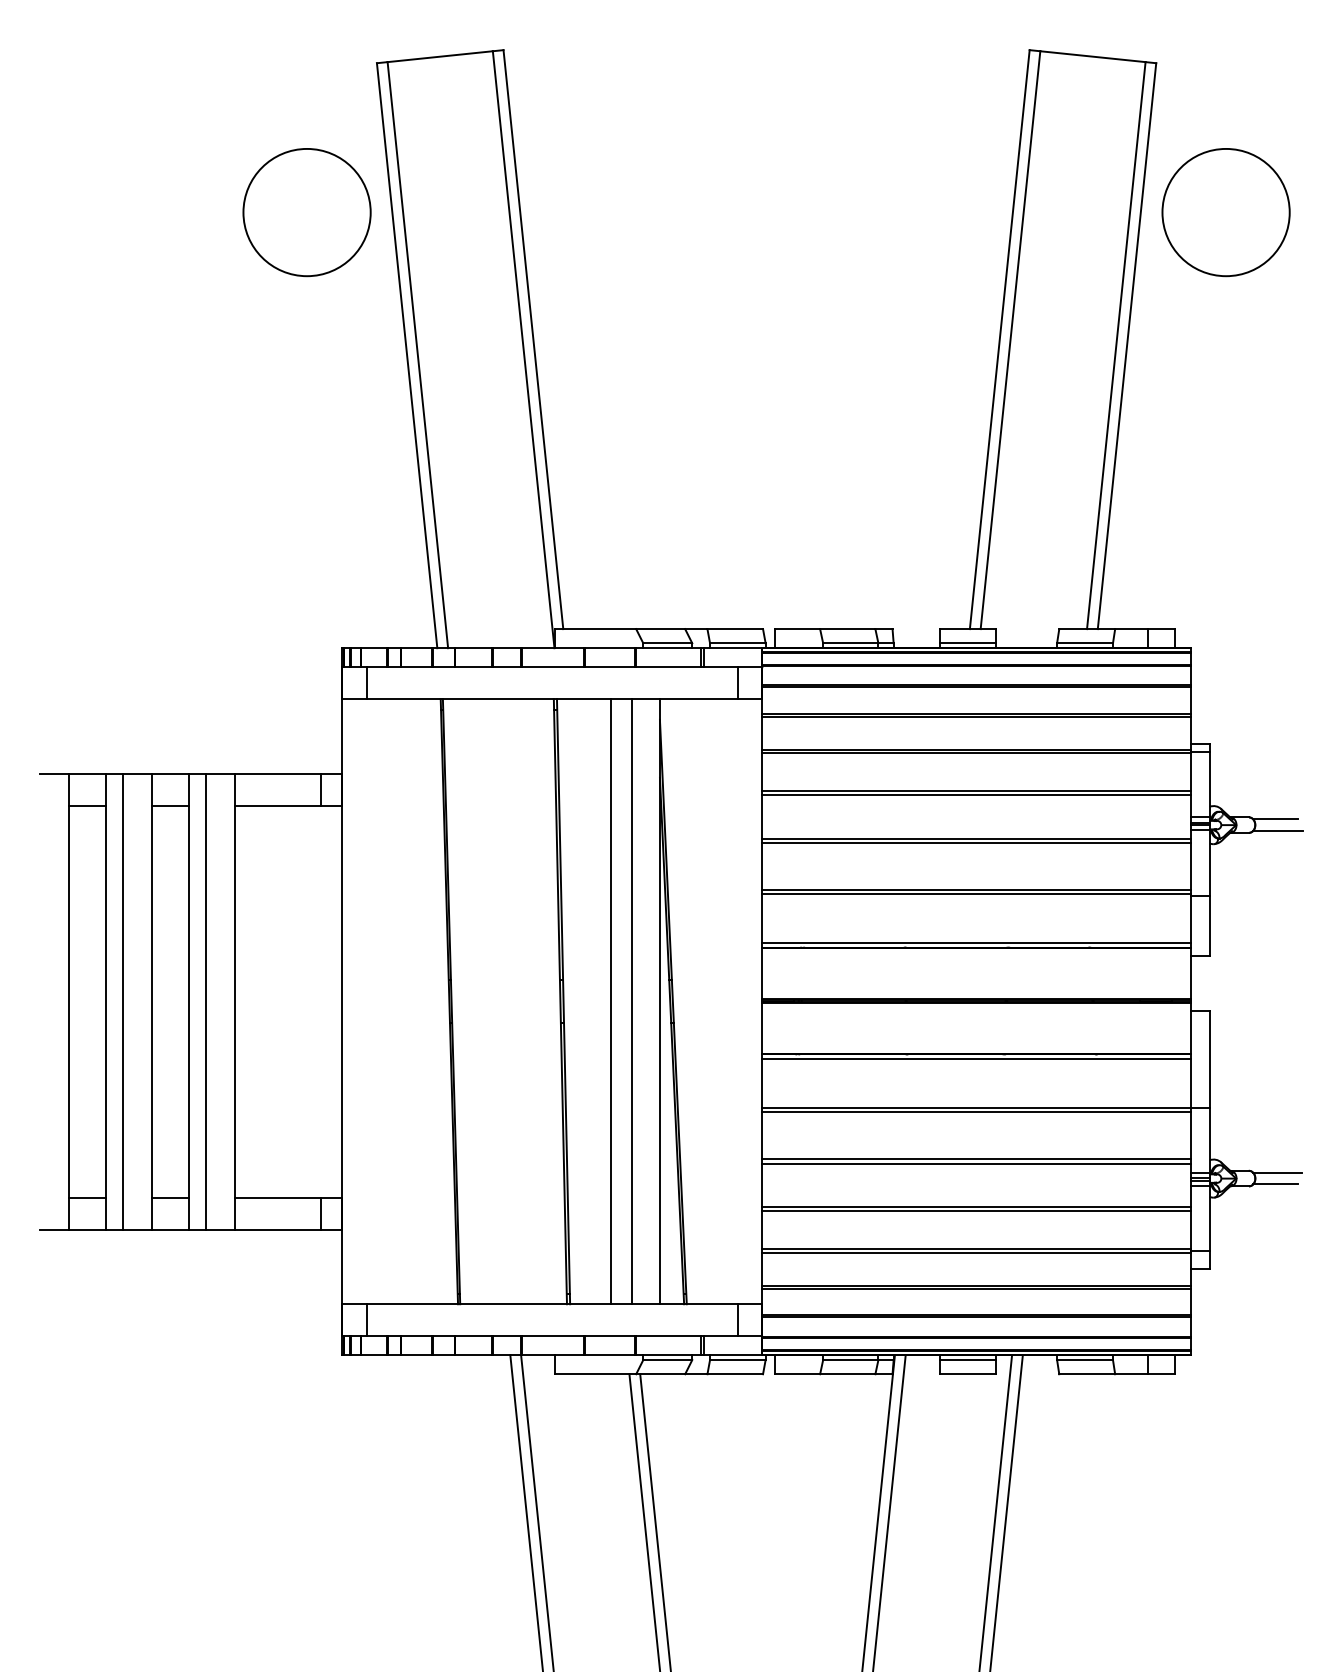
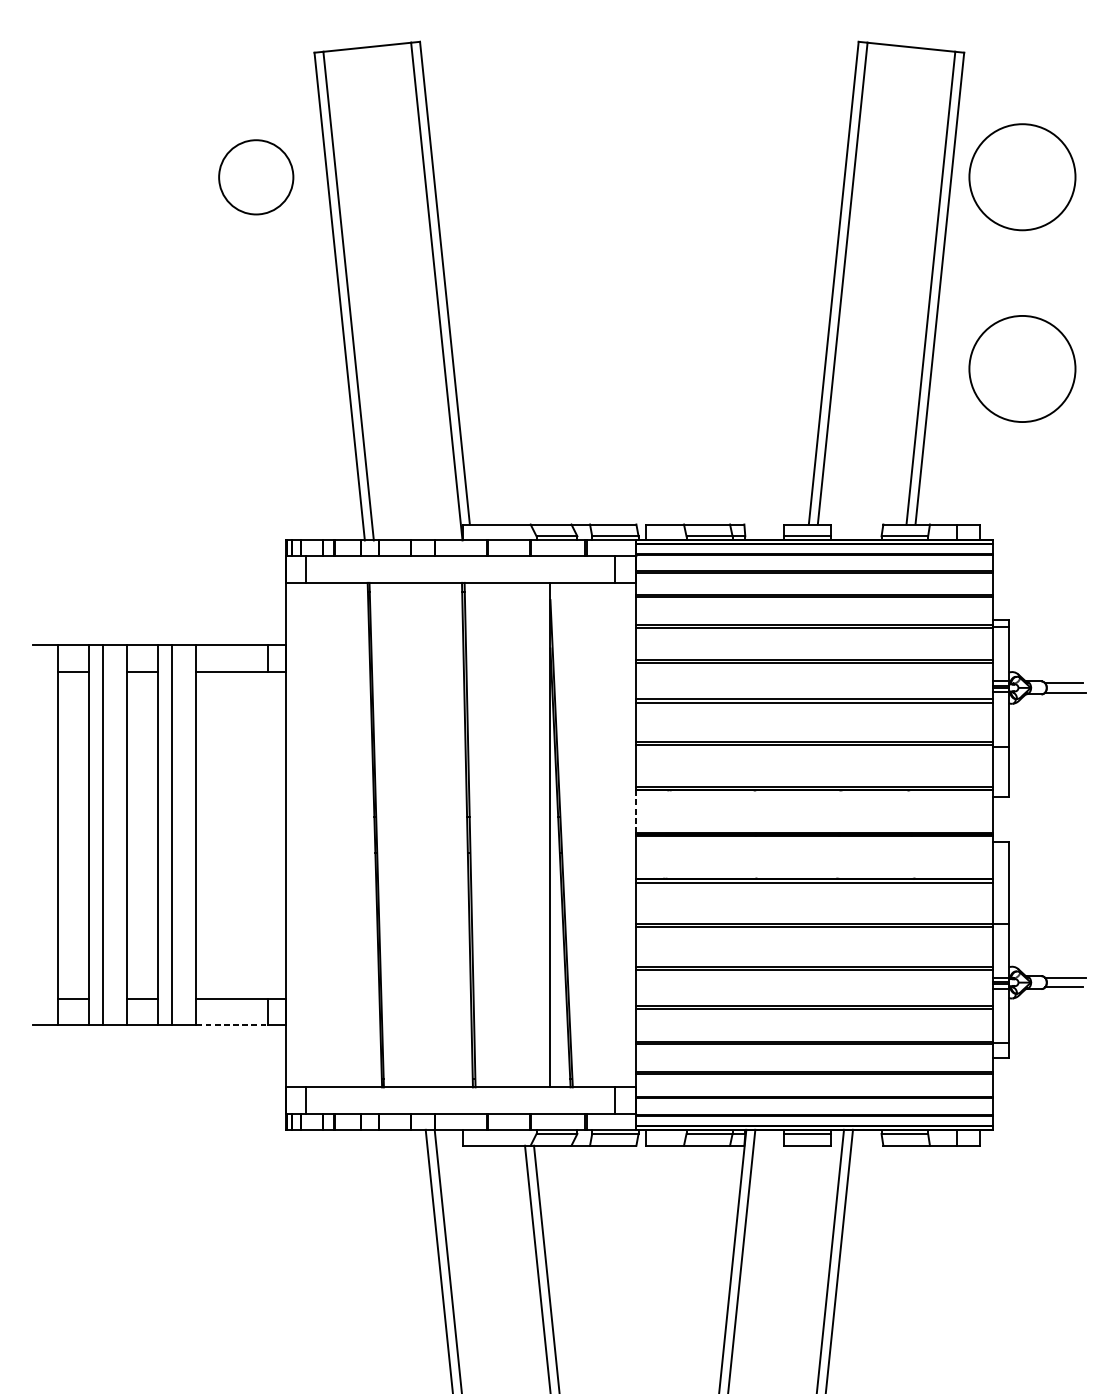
circle: (306, 212) -> (255, 177), size x0.7
circle: (1225, 442) -> (1021, 368), added
line: (762, 973) -> (635, 811), solid -> dashed
line: (611, 1001) -> (510, 834), removed
line: (632, 1001) -> (527, 834), removed
line: (278, 1229) -> (232, 1025), solid -> dashed

